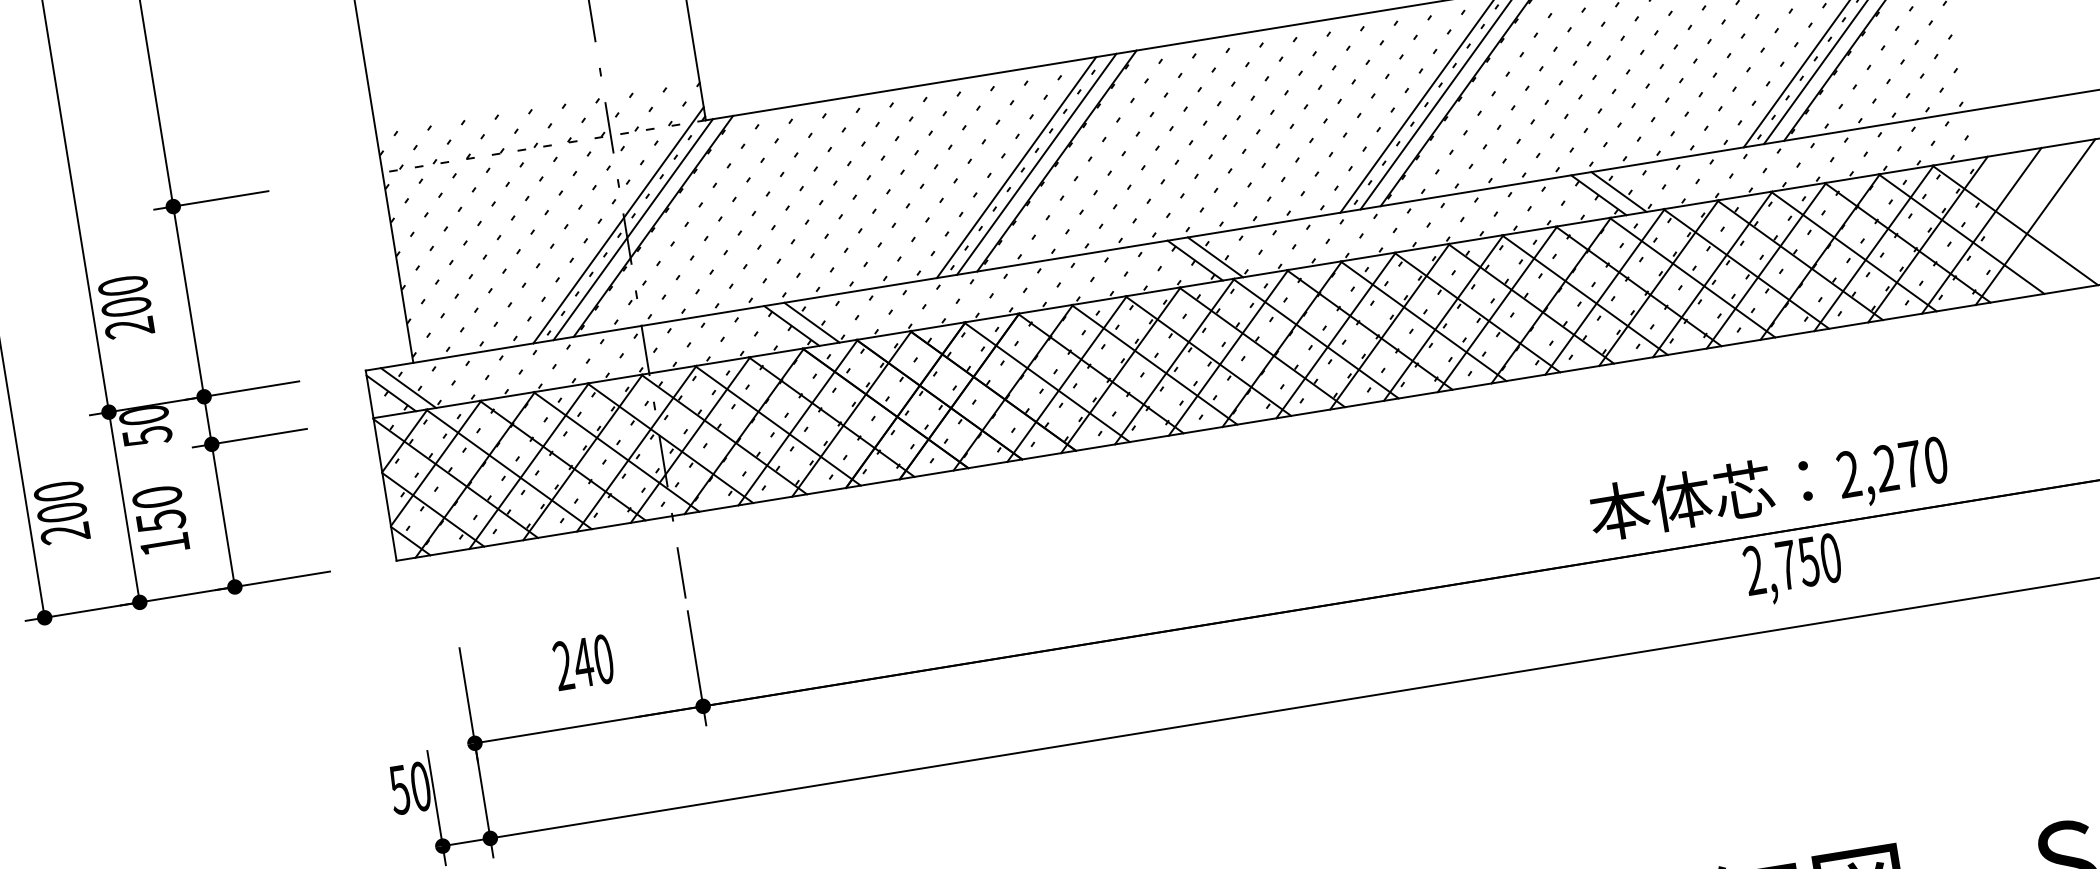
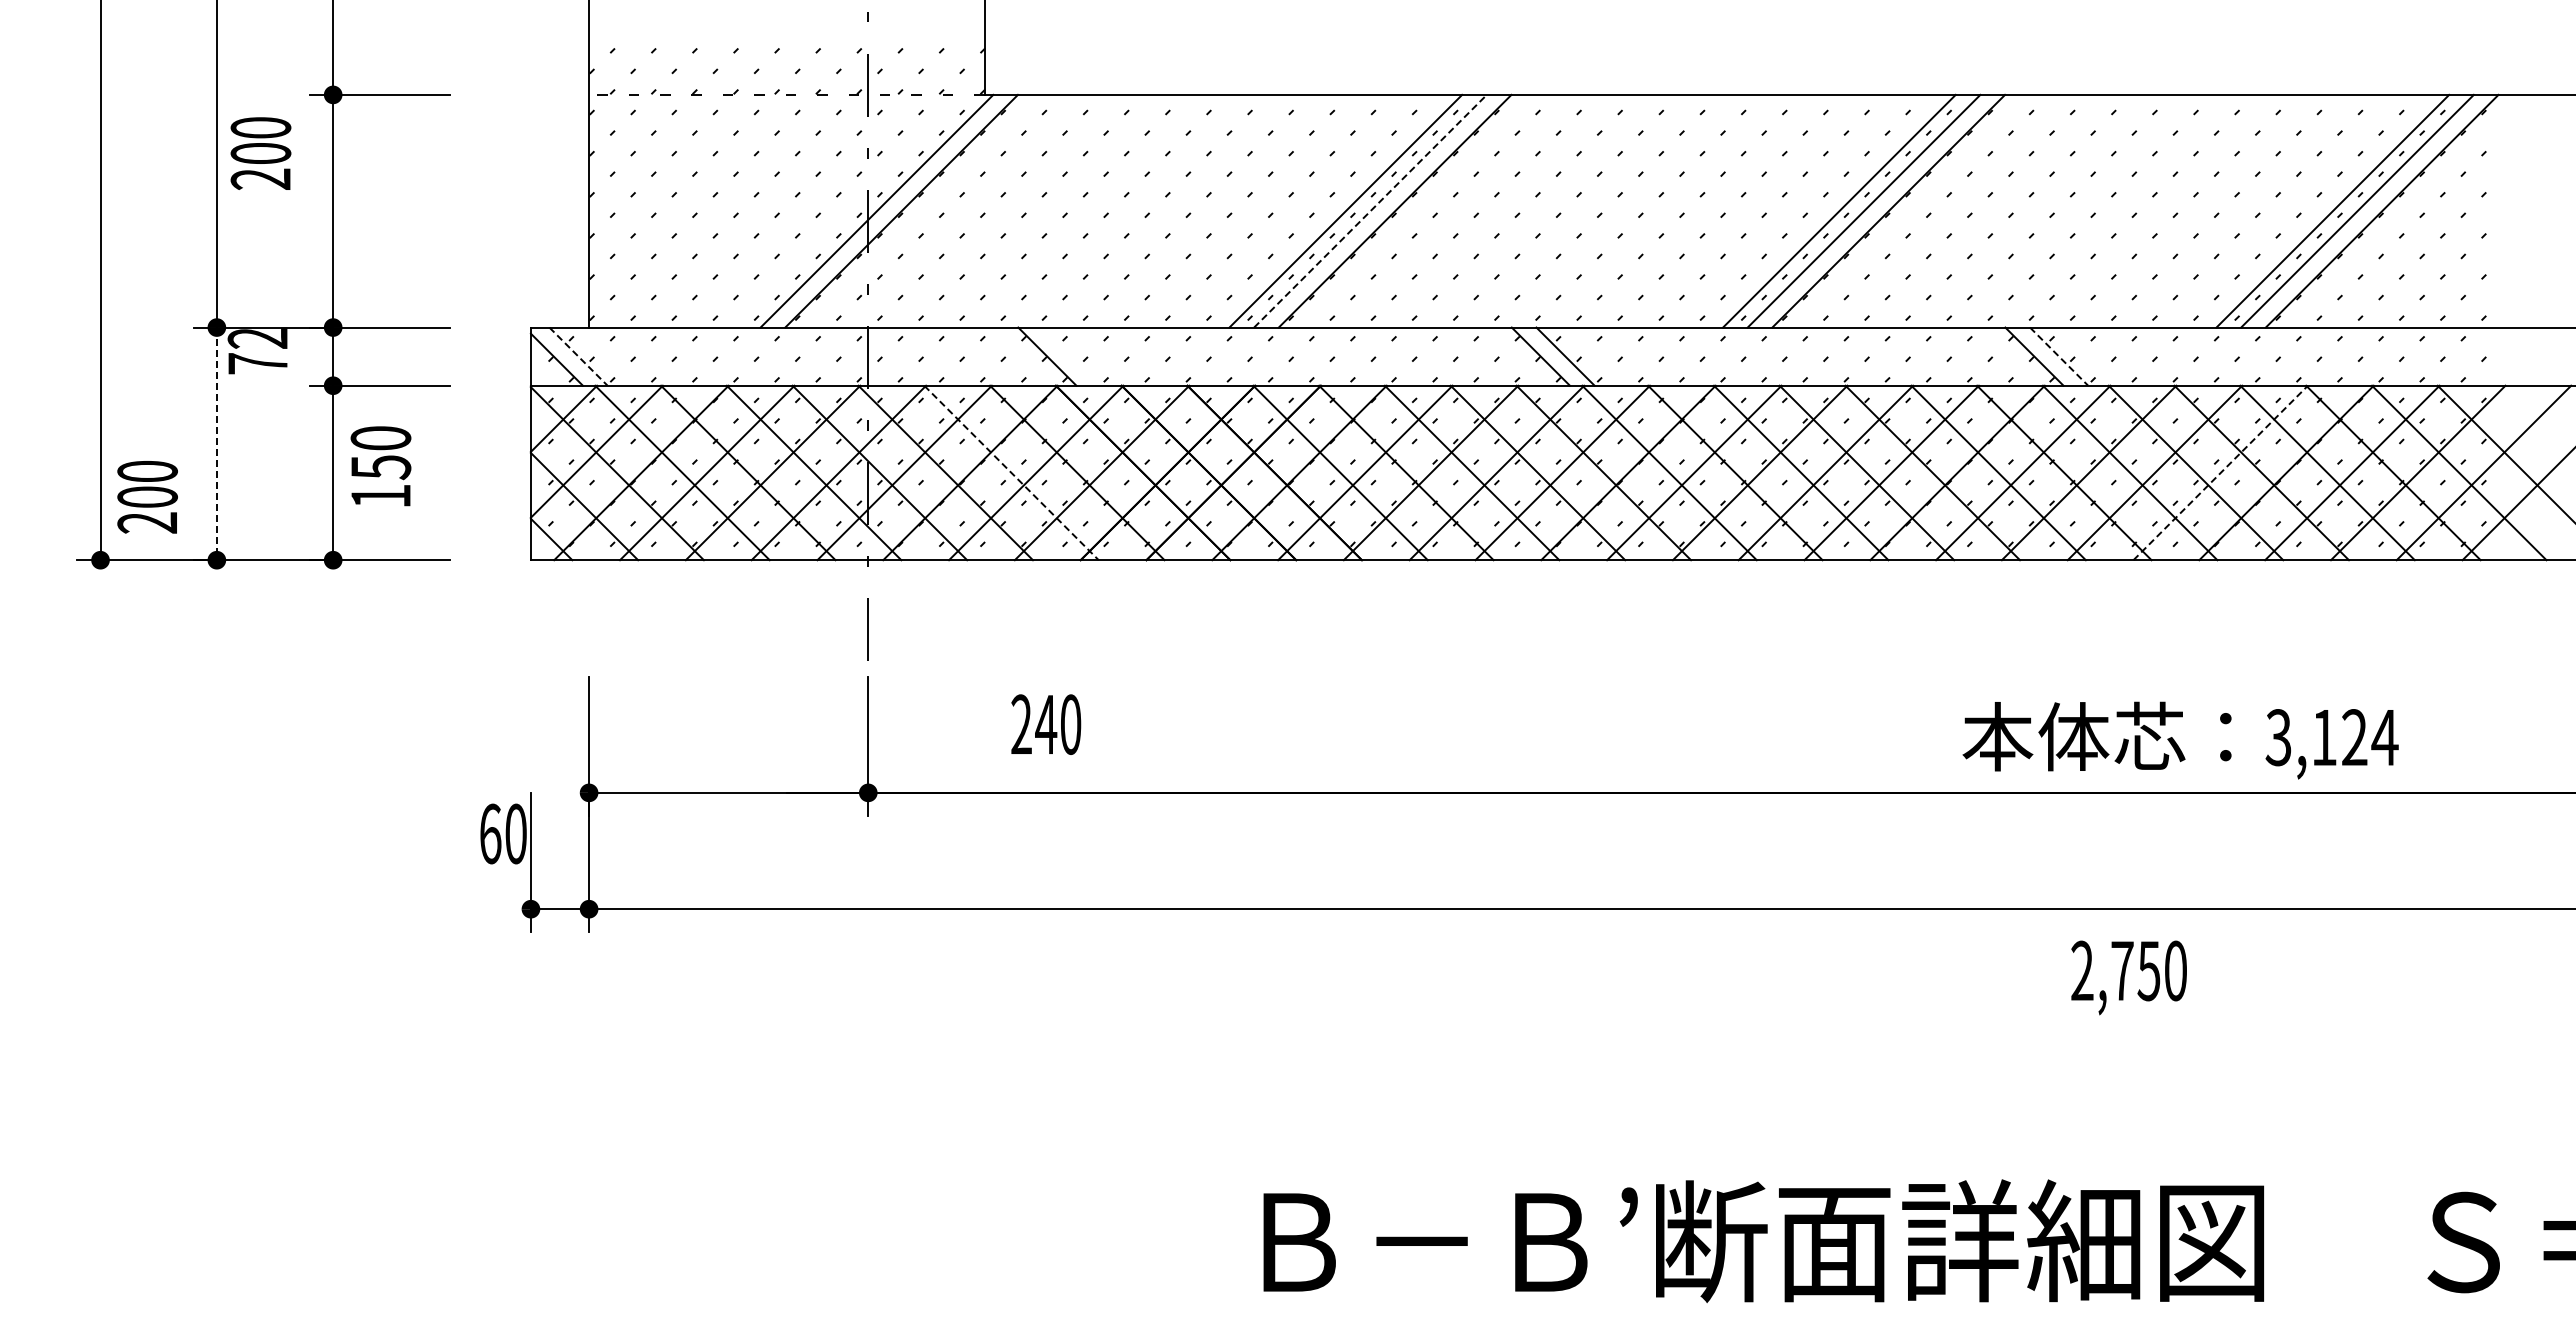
line: (1036, 164) -> (1370, 211), solid -> dashed
line: (1619, 192) -> (2059, 357), solid -> dashed
line: (617, 224) -> (859, 202), removed
line: (1767, 265) -> (2221, 472), solid -> dashed
text: (126, 307) -> (260, 153), moved
line: (811, 322) -> (1071, 356), removed
line: (408, 388) -> (578, 357), solid -> dashed
line: (777, 426) -> (1011, 473), solid -> dashed
text: (145, 427) -> (257, 352), 50 -> 72
text: (1892, 467) -> (2331, 737), 2,270 -> 3,124
line: (124, 507) -> (216, 444), solid -> dashed
text: (62, 512) -> (147, 497), moved
text: (160, 520) -> (380, 466), moved
text: (1792, 569) -> (2128, 977), moved
text: (583, 662) -> (1046, 724), moved
text: (399, 789) -> (490, 833), 50 -> 60

